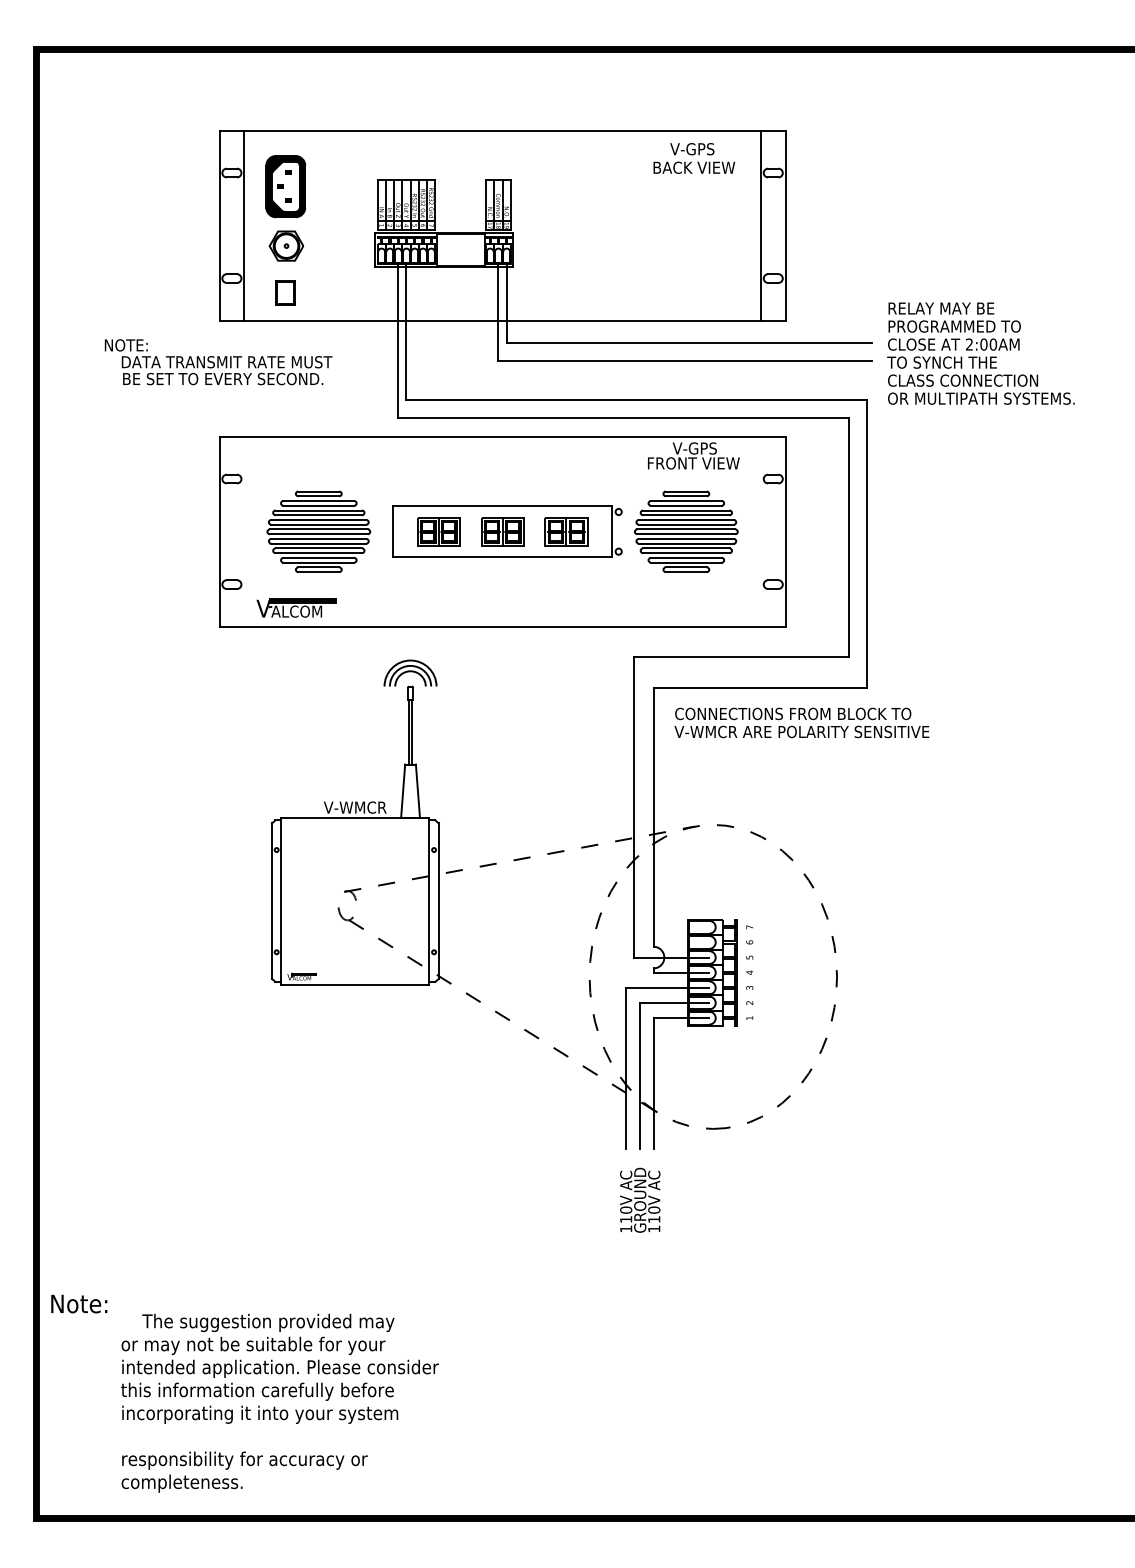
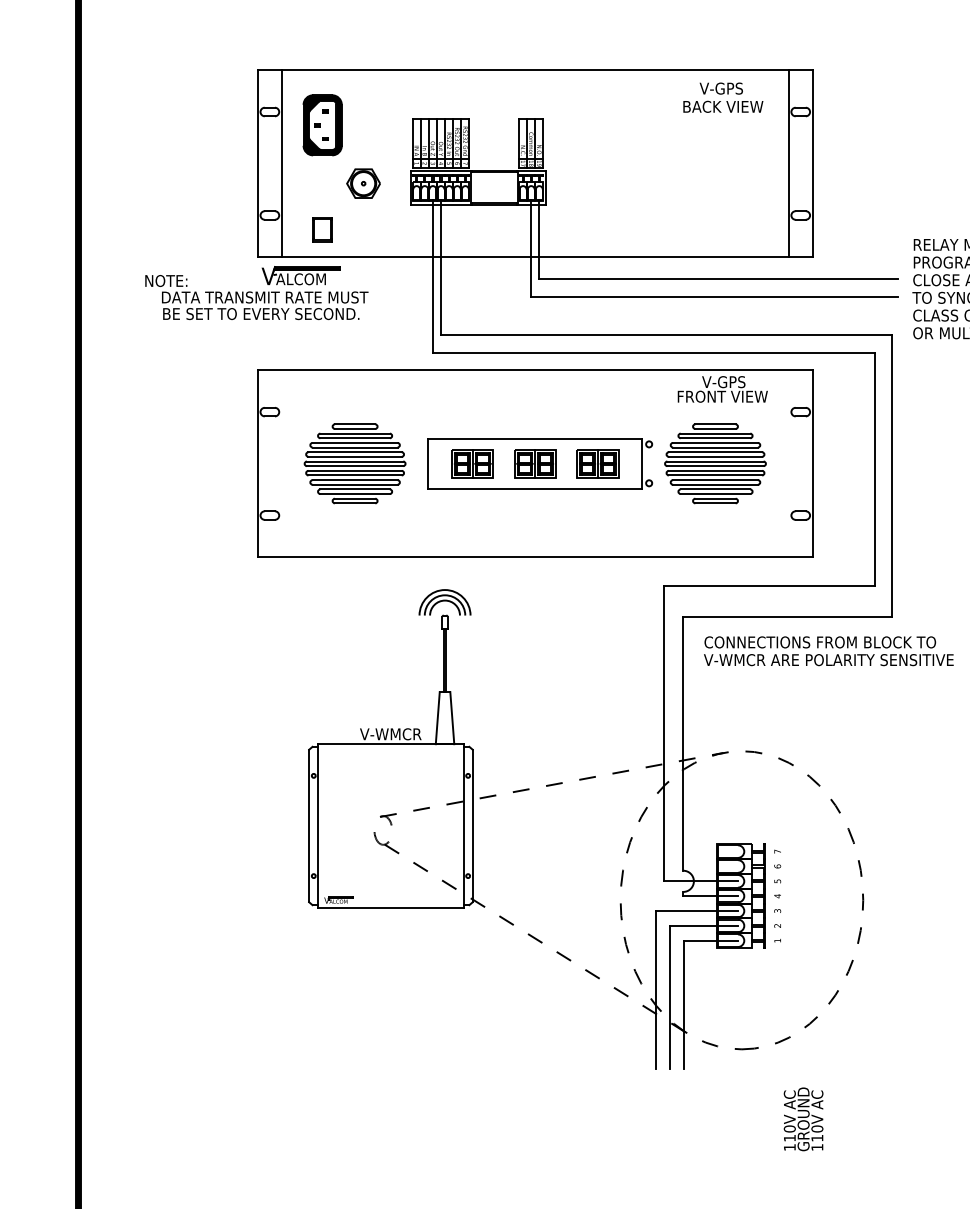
part: (285, 245) -> (362, 183), moved
part: (296, 607) -> (300, 275), moved
text: (640, 1199) -> (803, 1118), moved

